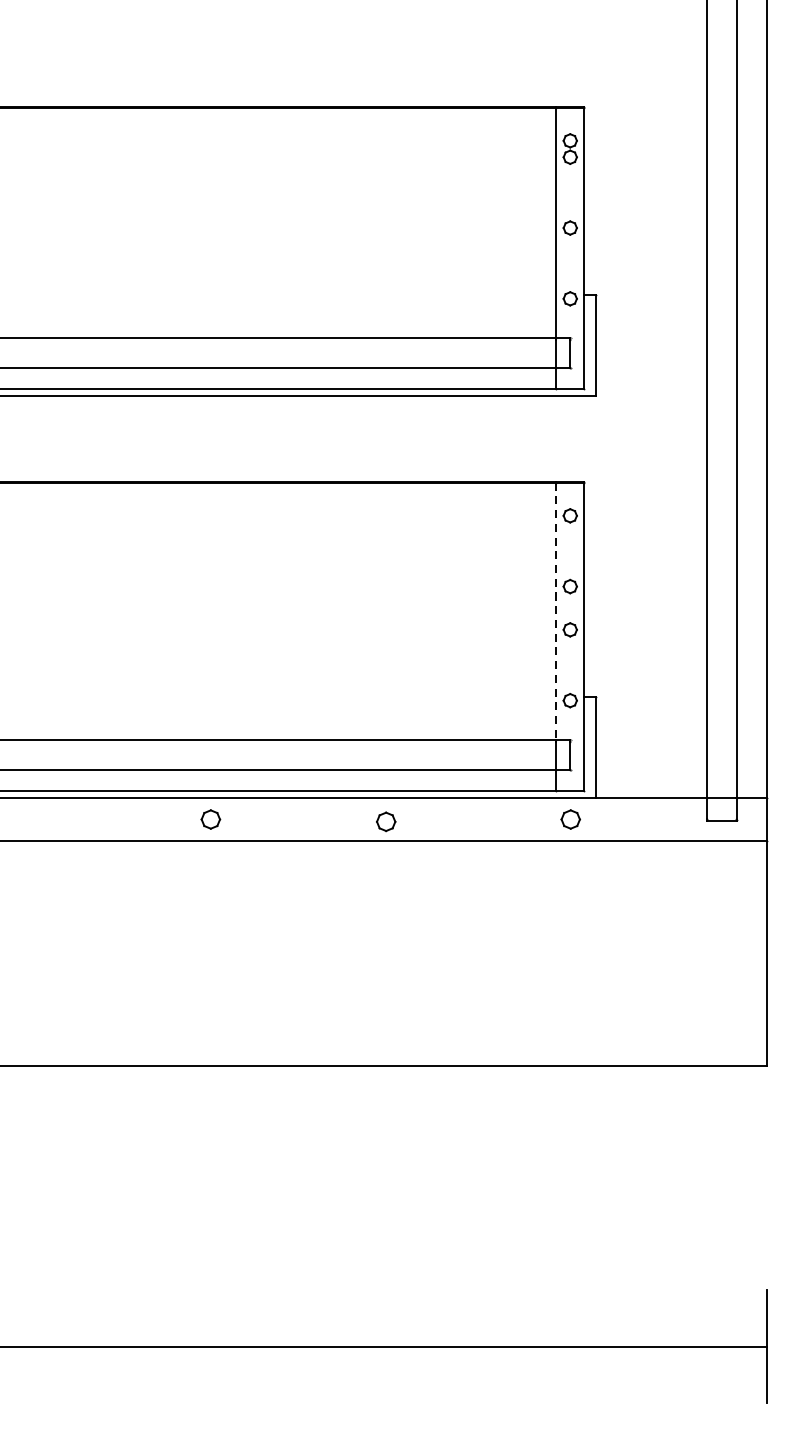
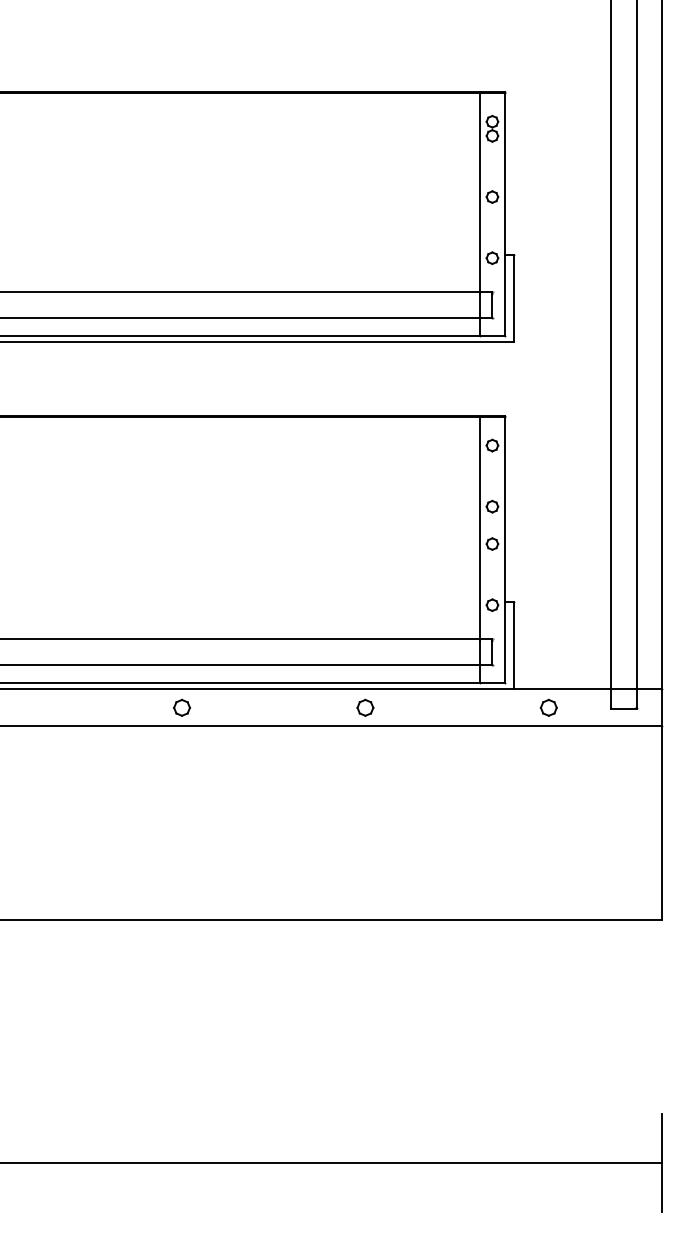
line: (556, 611) -> (480, 528), dashed -> solid
part: (570, 819) -> (548, 707), moved
part: (386, 821) -> (365, 707), moved

